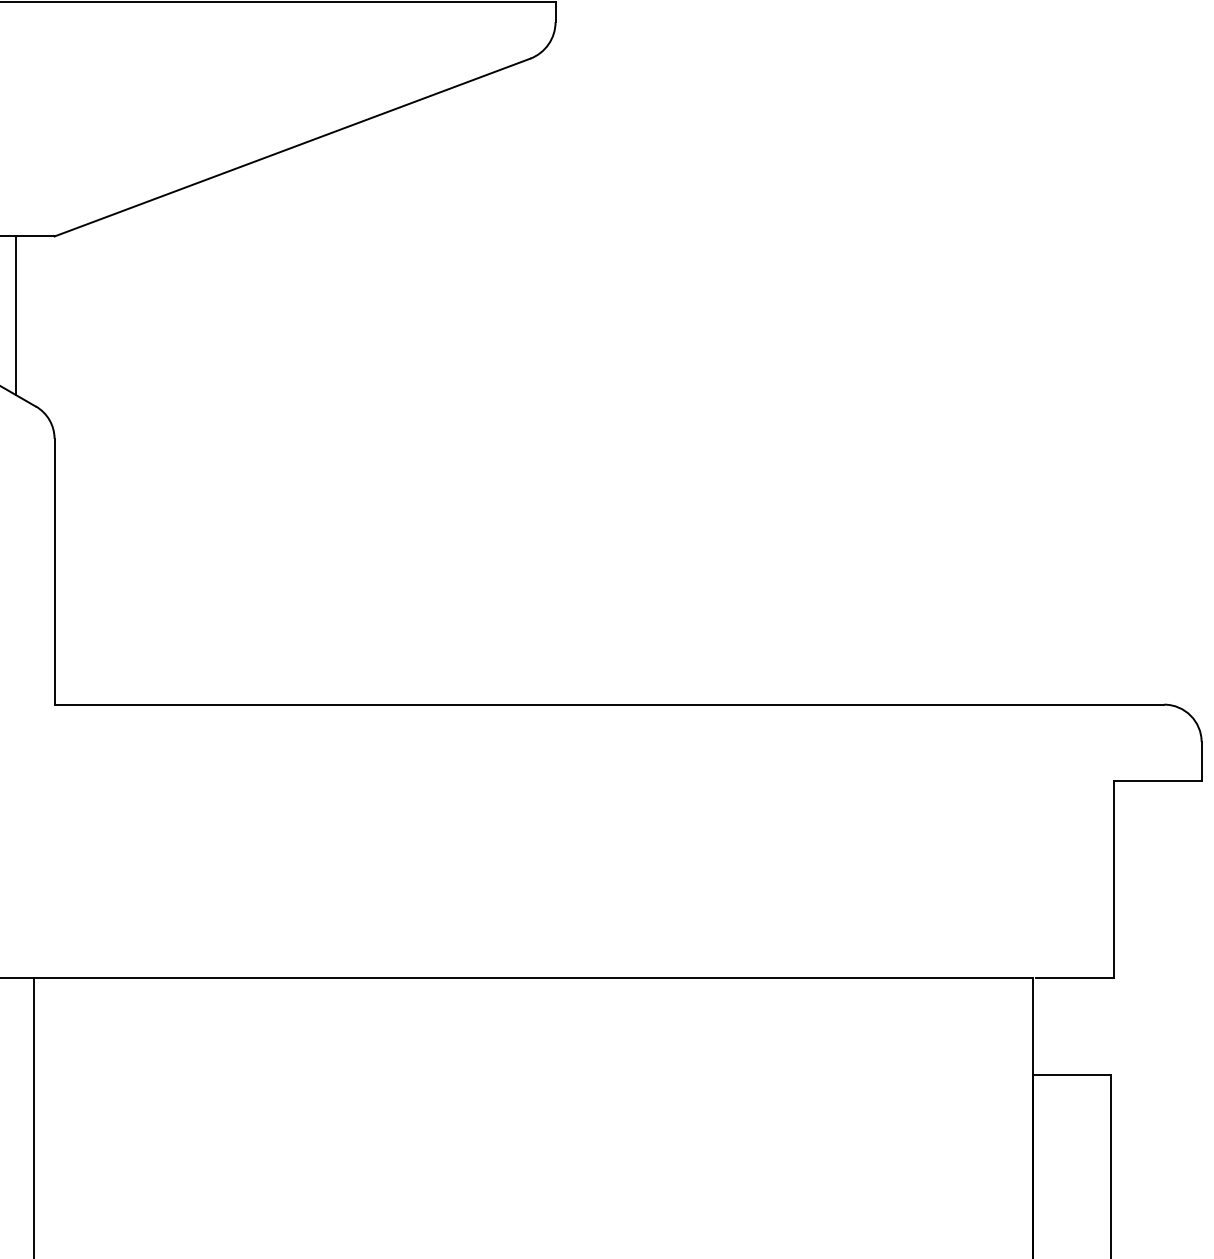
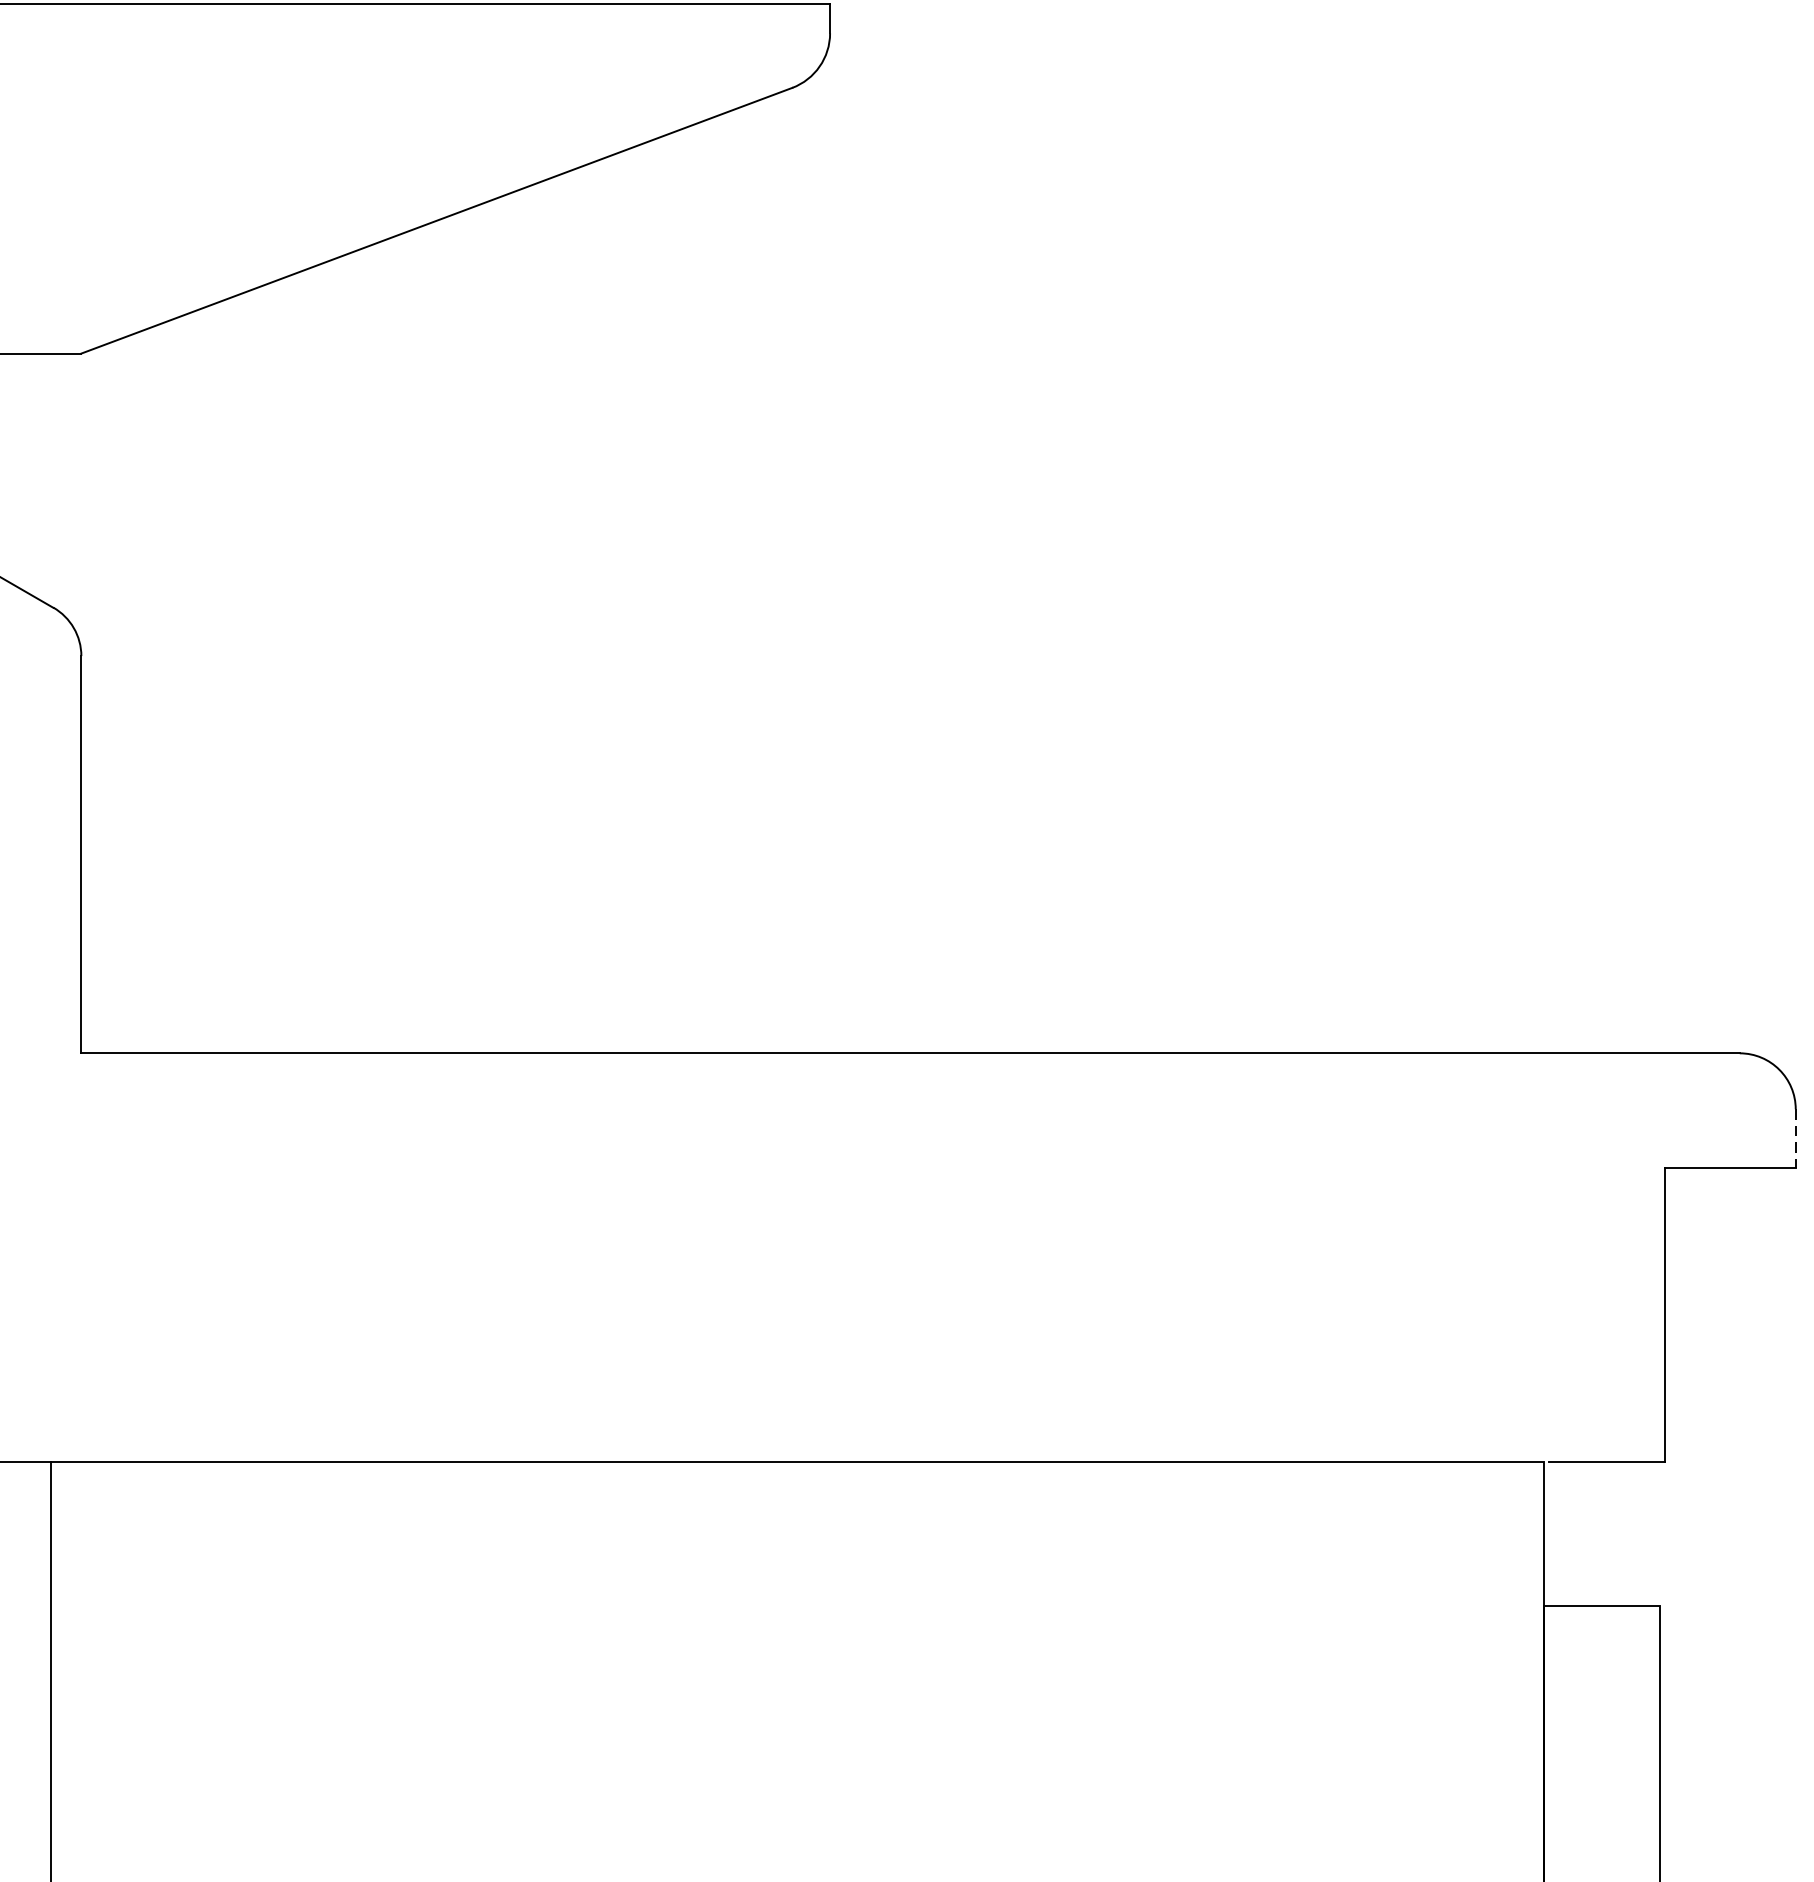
line: (15, 315) -> (22, 471), removed
line: (1201, 761) -> (1795, 1138), solid -> dashed

